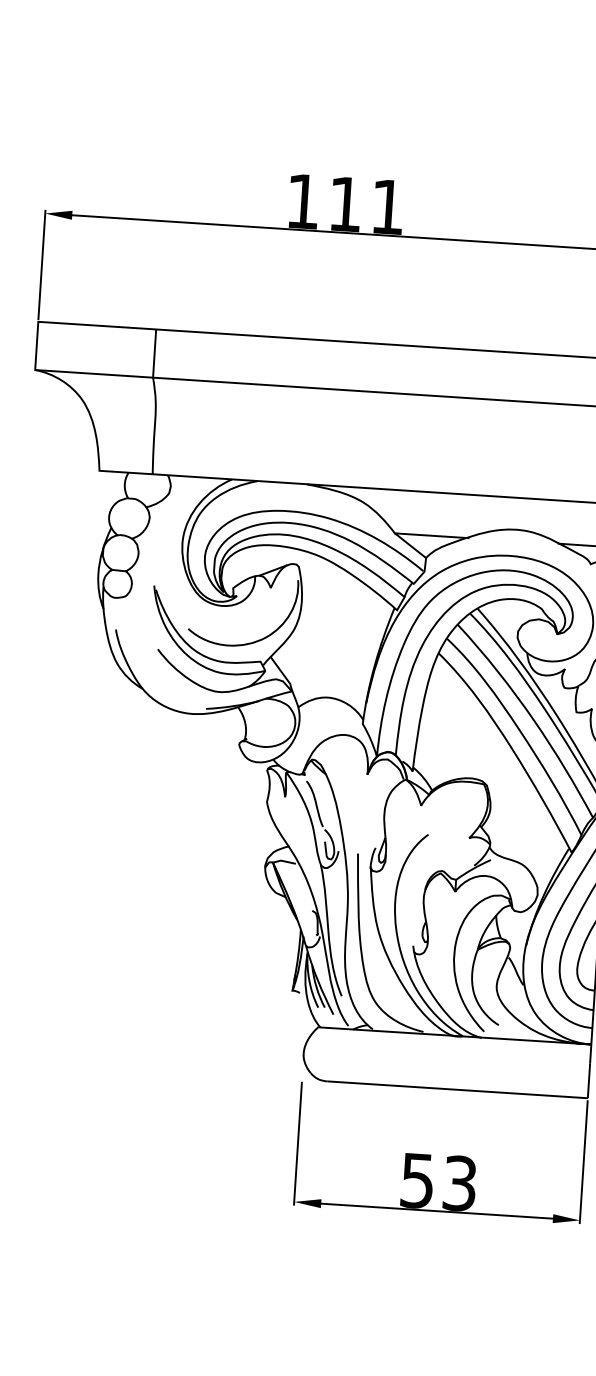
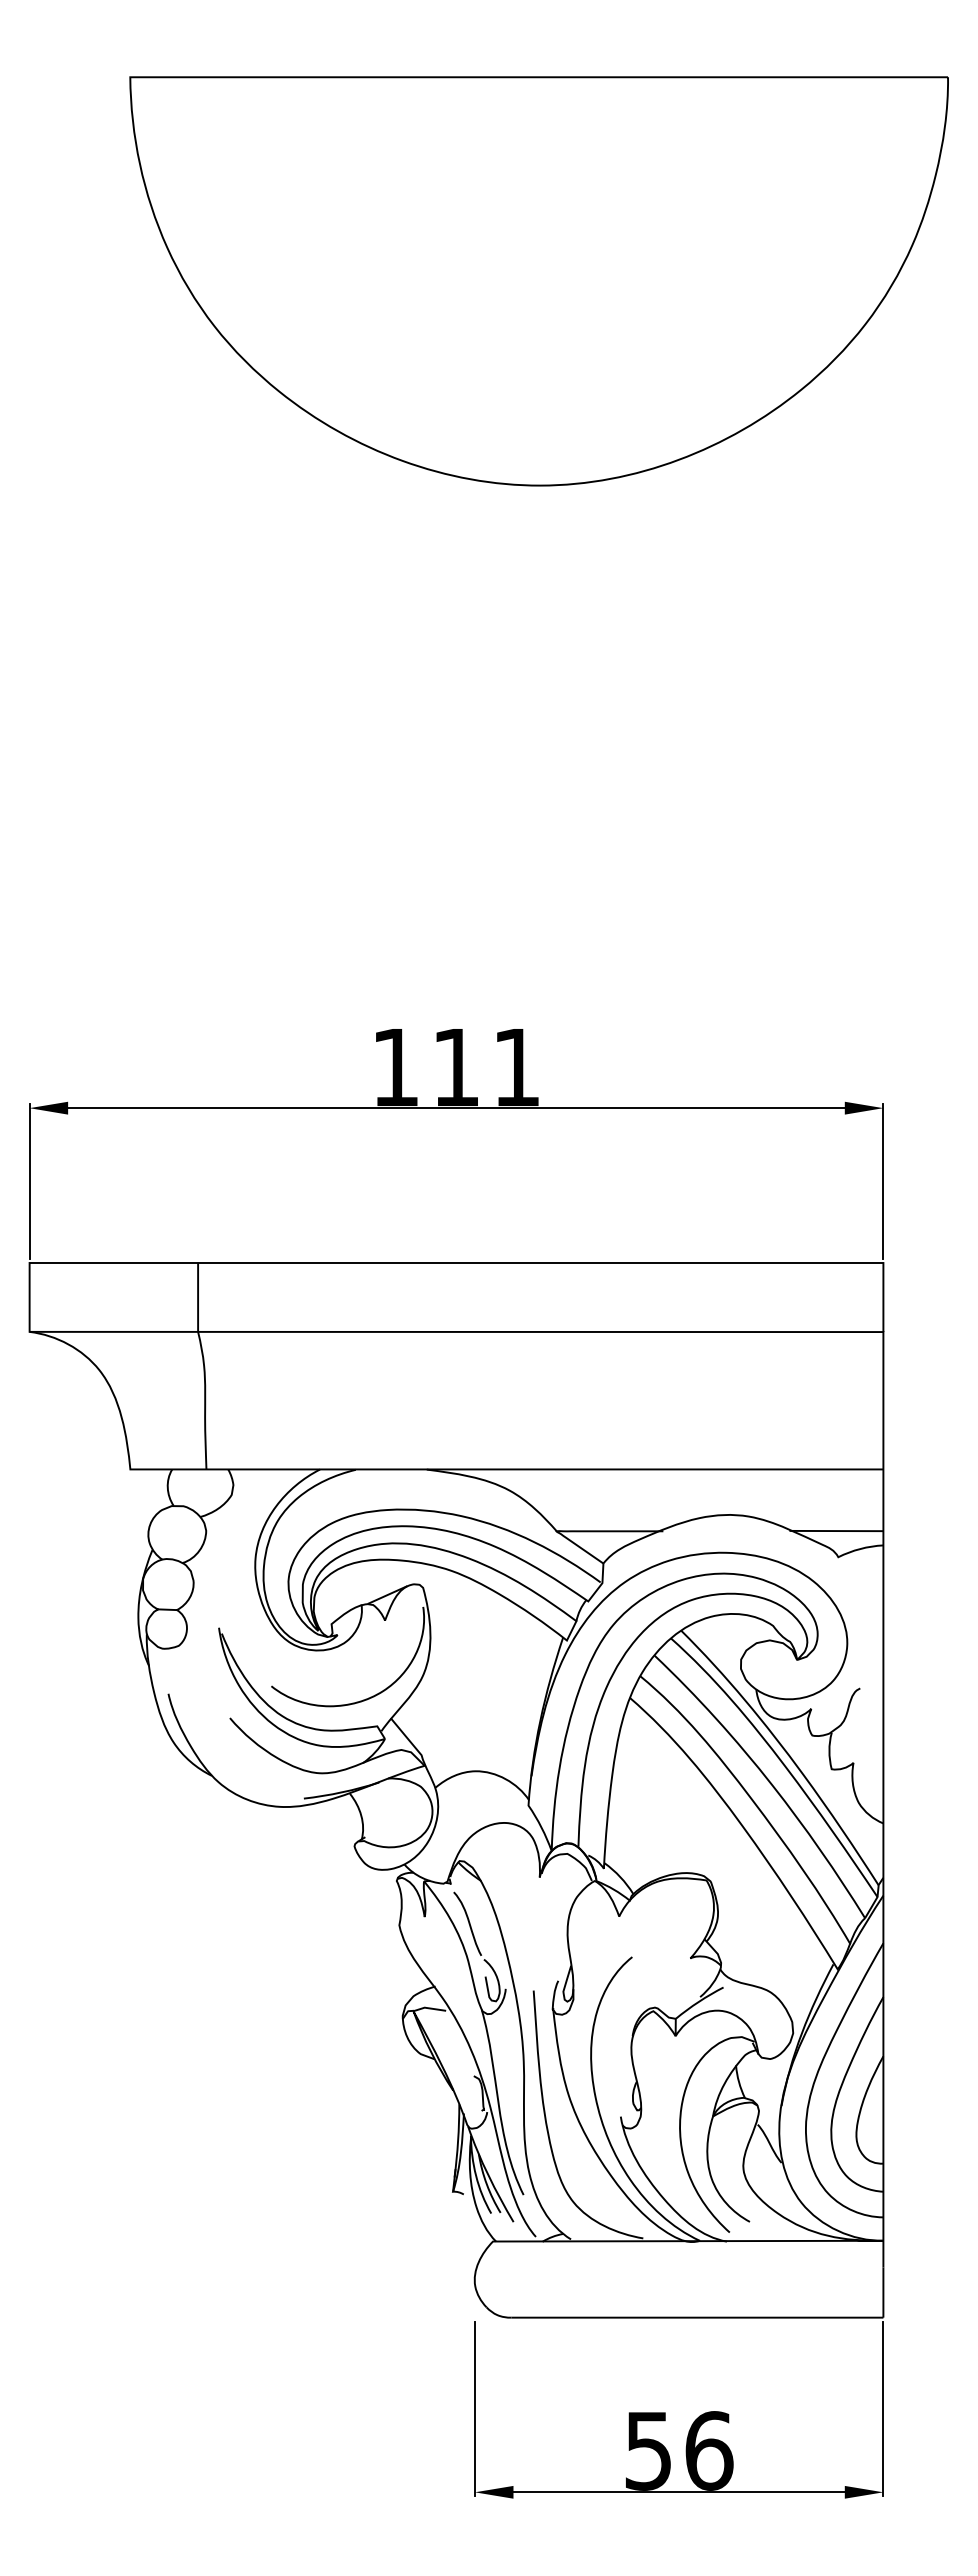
text: (460, 1183) -> (709, 2450), 53 -> 56

